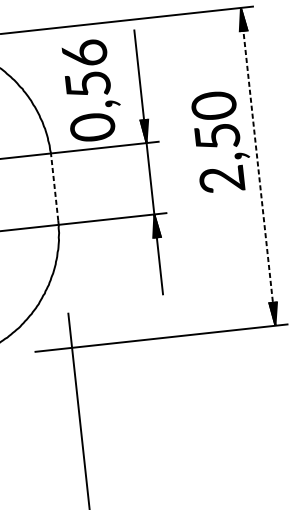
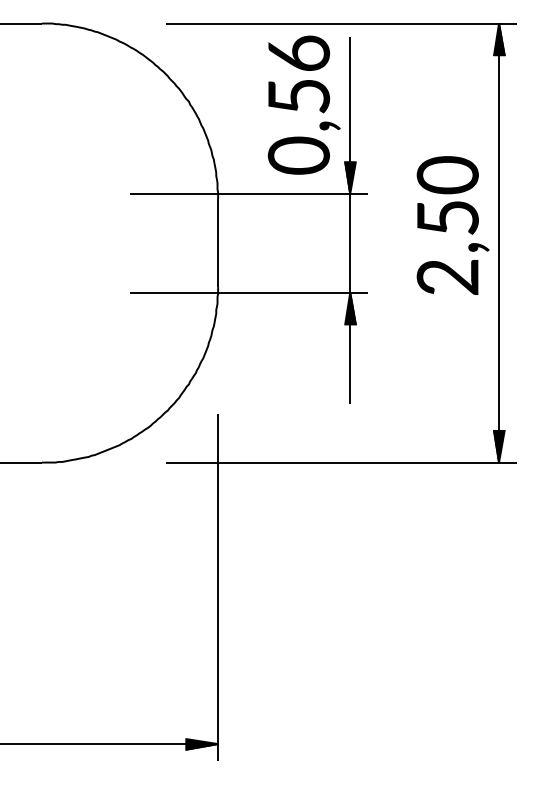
text: (91, 90) -> (303, 104), moved
text: (221, 141) -> (452, 225), moved
line: (258, 167) -> (499, 243), dashed -> solid
line: (55, 188) -> (218, 242), dashed -> solid

